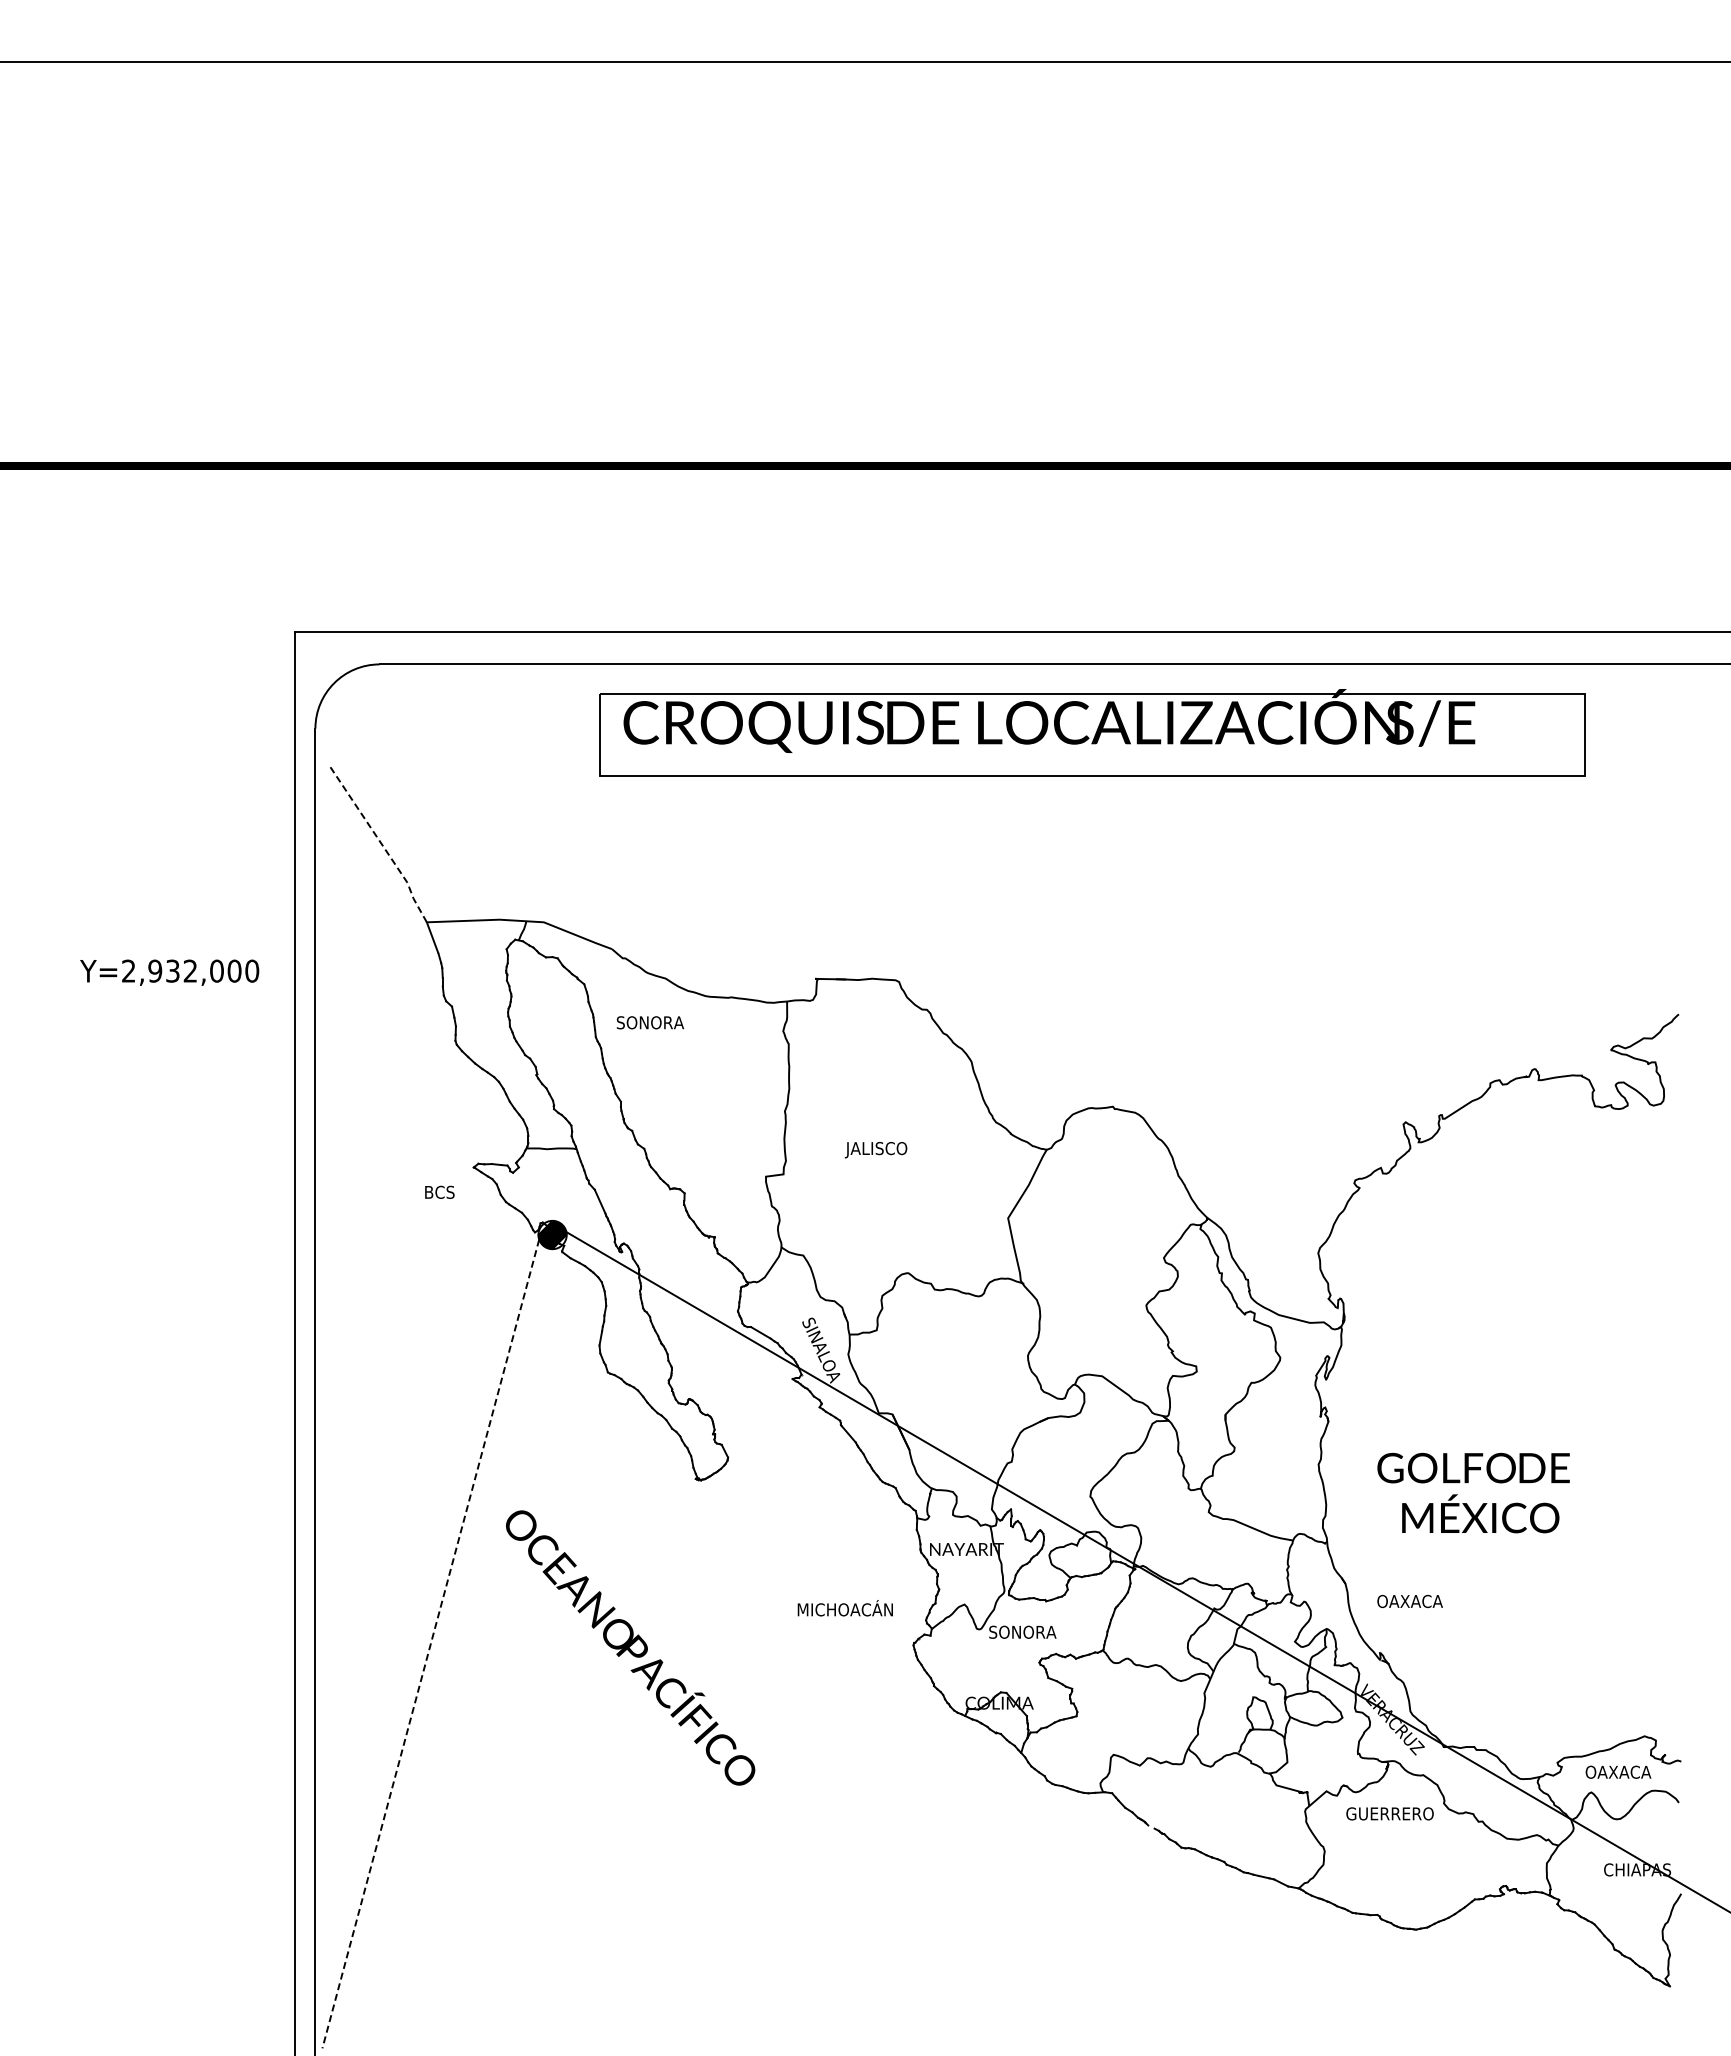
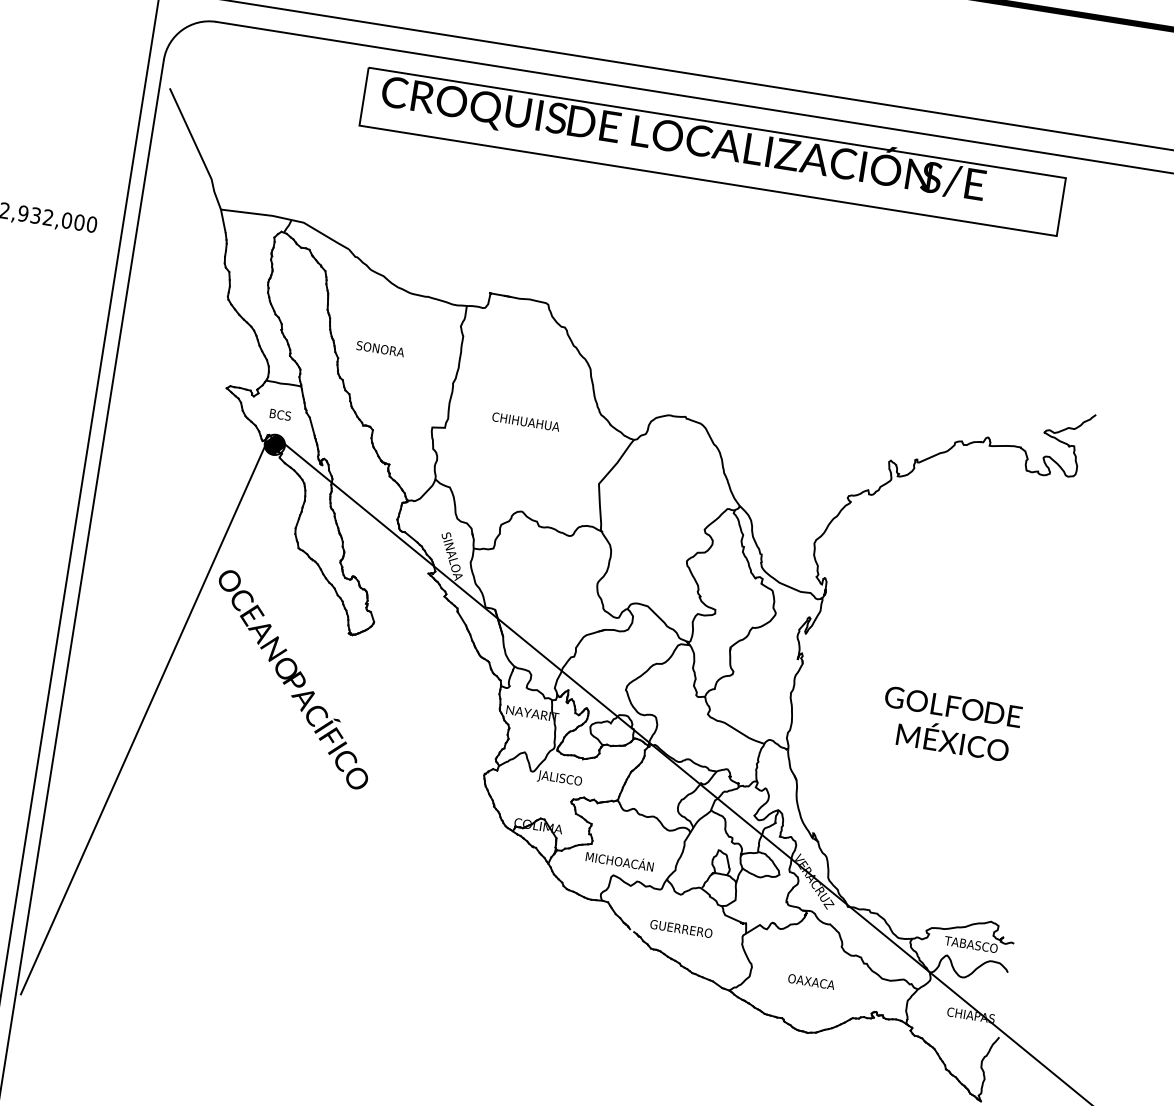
line: (381, 843) -> (197, 148), dashed -> solid
text: (649, 1022) -> (379, 348), moved
text: (892, 1150) -> (524, 423), JALISCO -> CHIHUAHUA
text: (439, 1191) -> (280, 414), moved
text: (1473, 1492) -> (950, 724), moved
text: (1409, 1601) -> (811, 981), moved
text: (844, 1608) -> (619, 860), moved
text: (1021, 1633) -> (561, 779), SONORA -> JALISCO
line: (430, 1643) -> (142, 720), dashed -> solid
text: (630, 1647) -> (293, 679), moved
text: (1621, 1771) -> (970, 944), OAXACA -> TABASCO
text: (1389, 1813) -> (681, 928), moved

